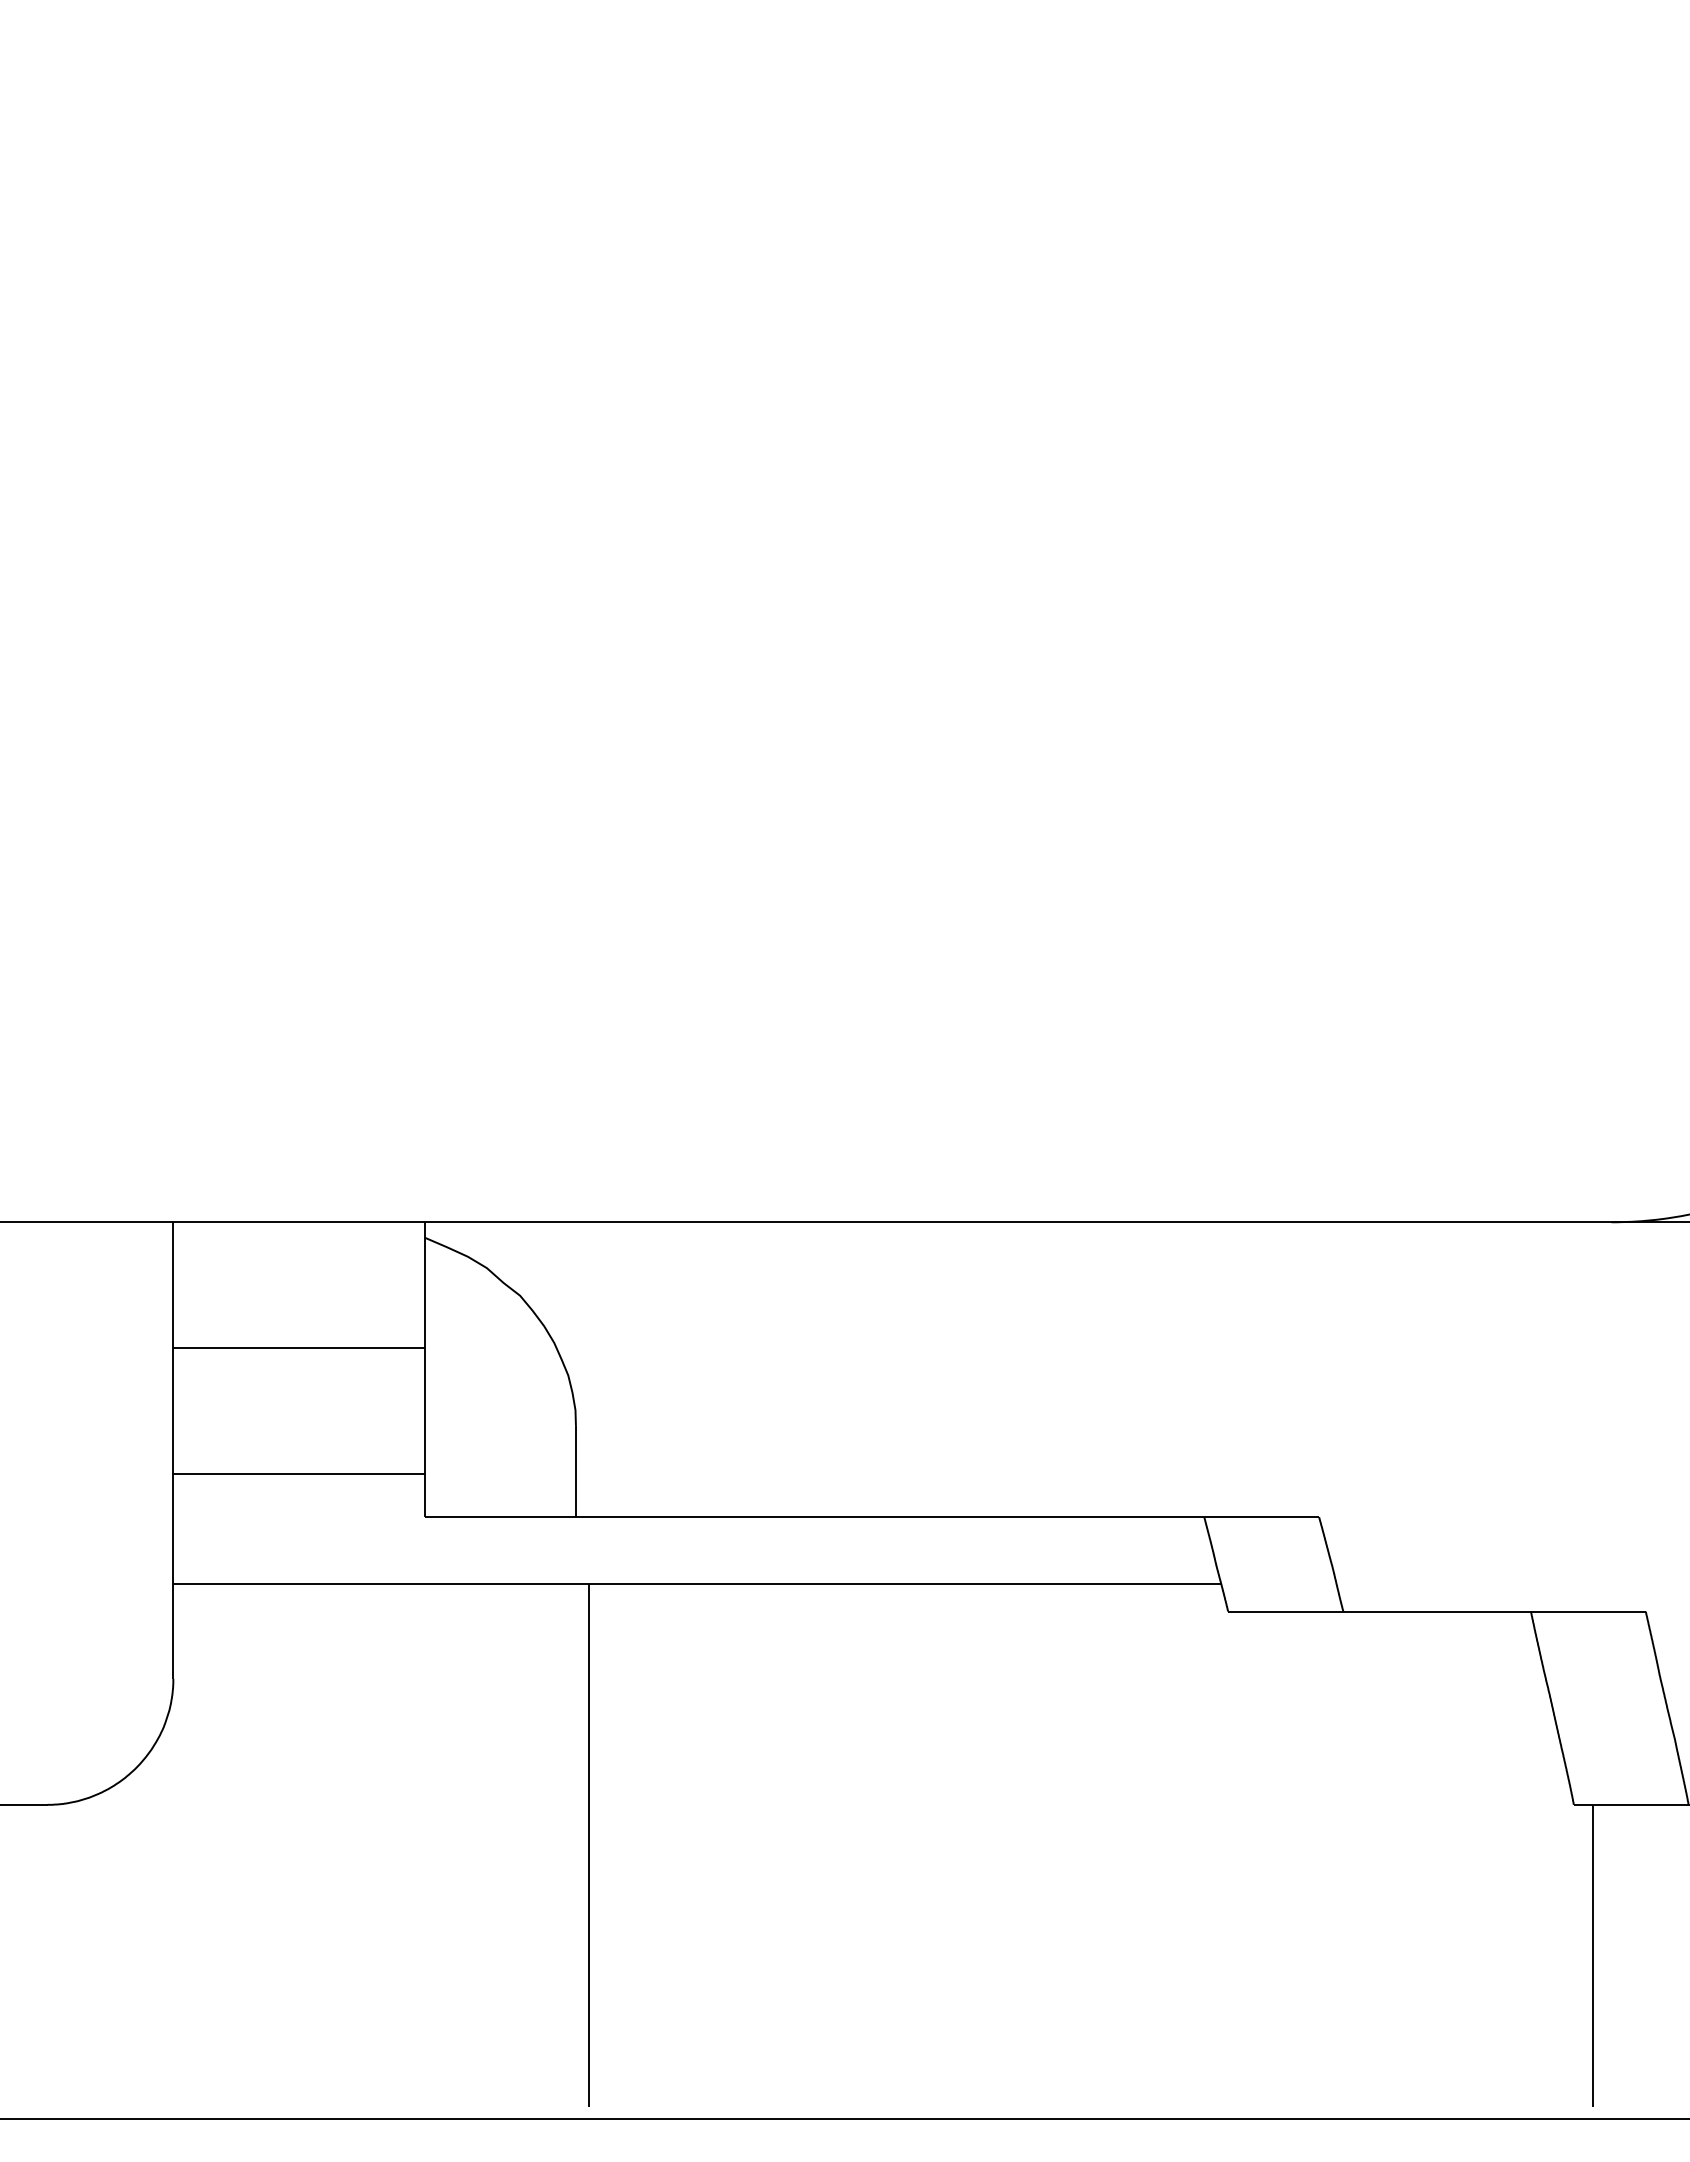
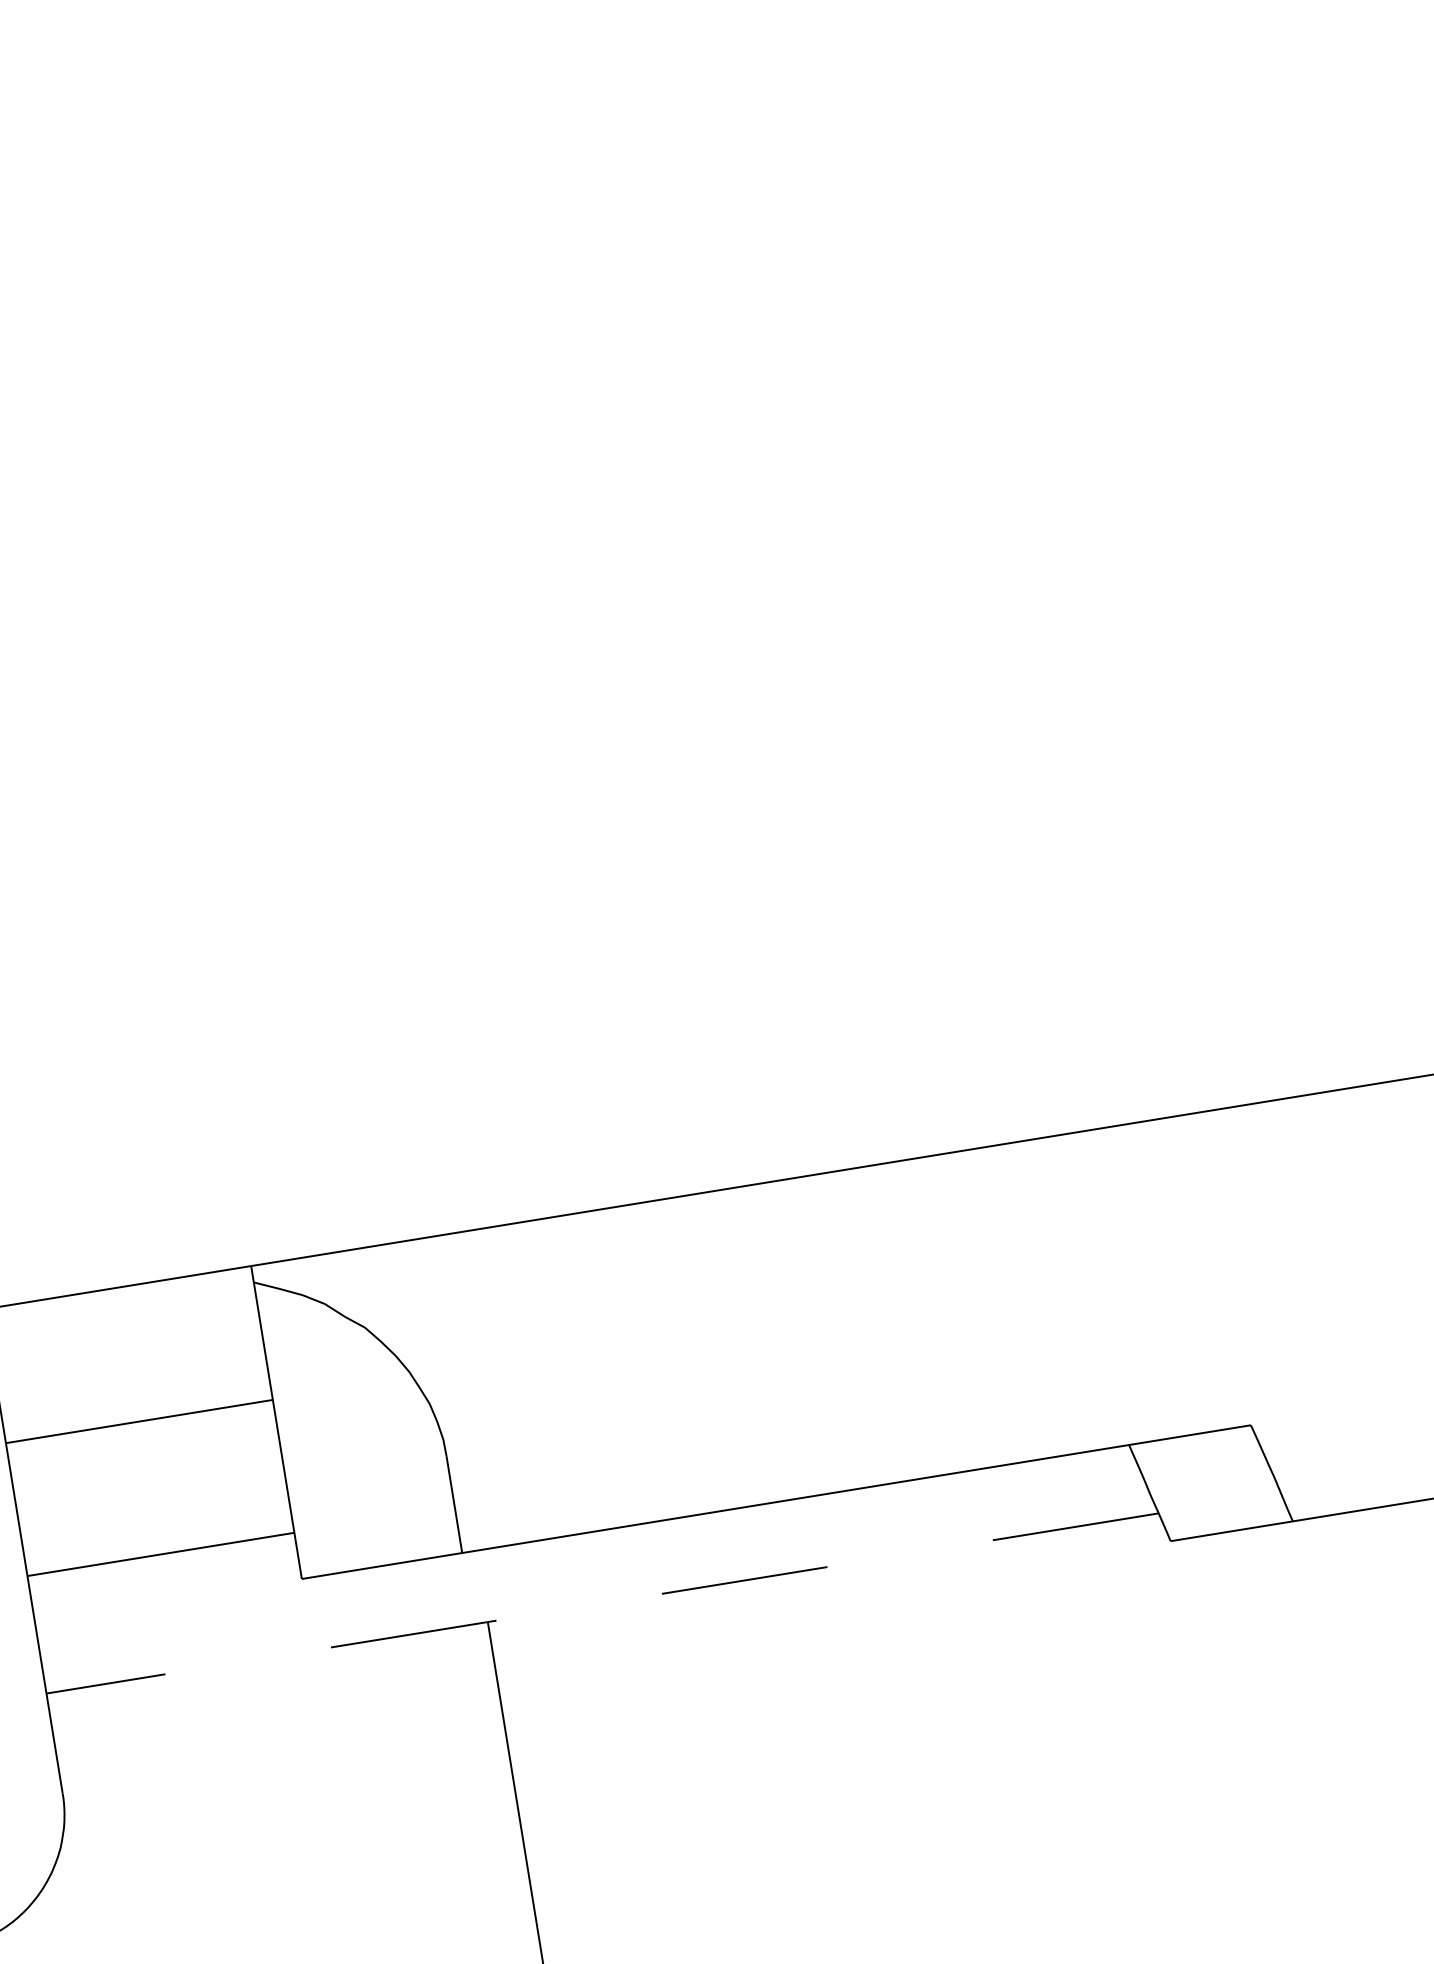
line: (697, 1584) -> (602, 1603), solid -> dashed

